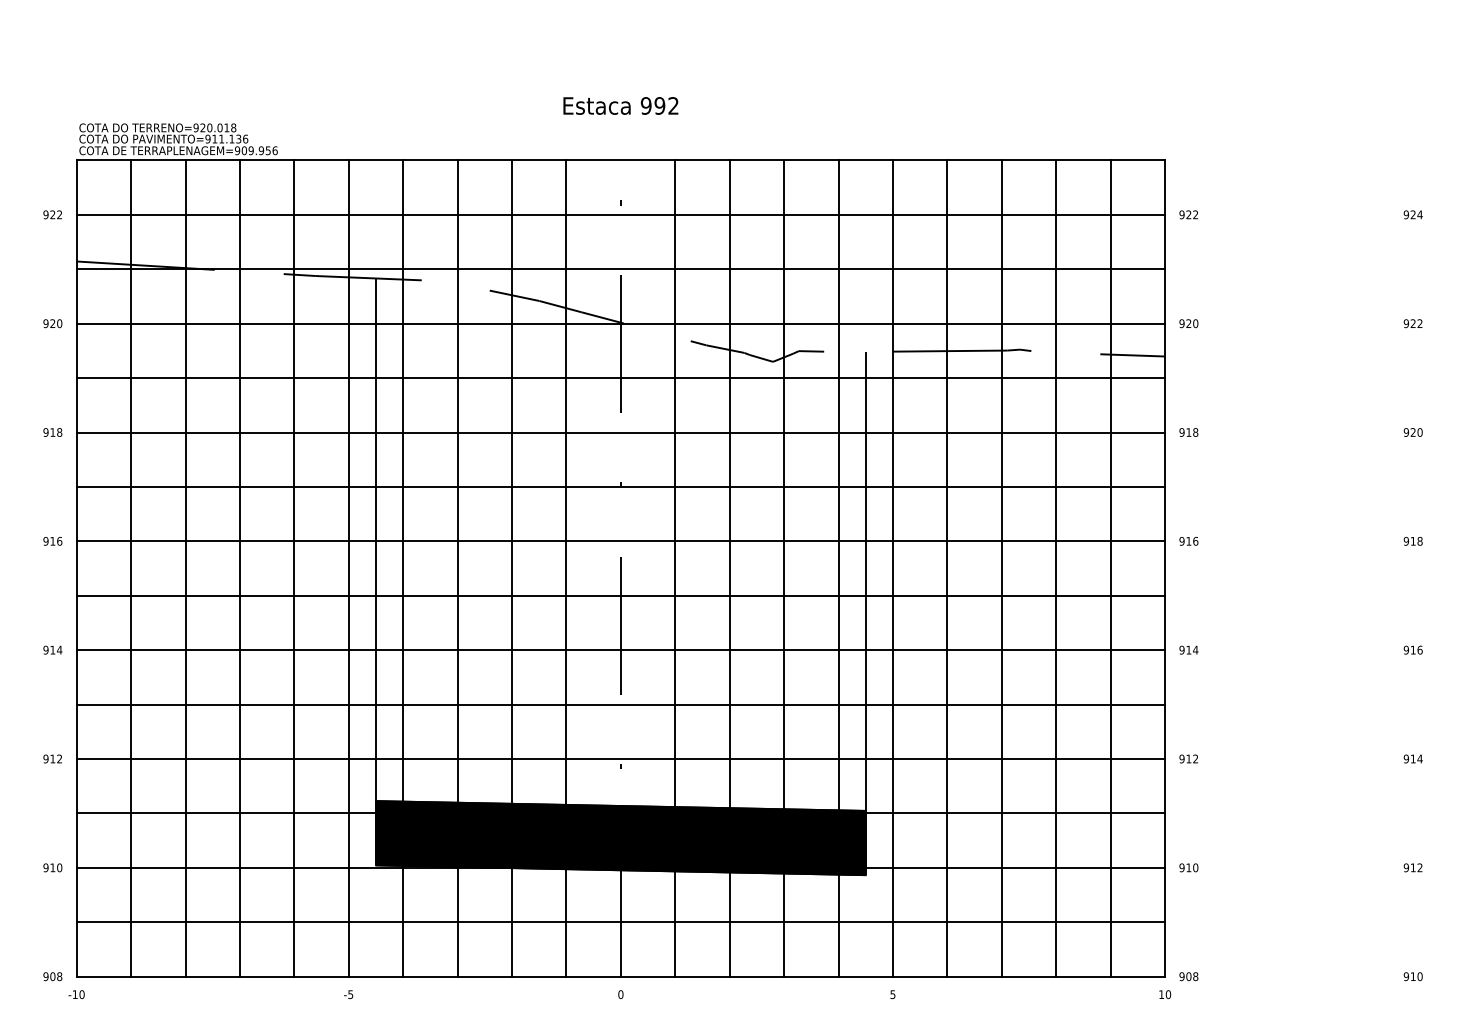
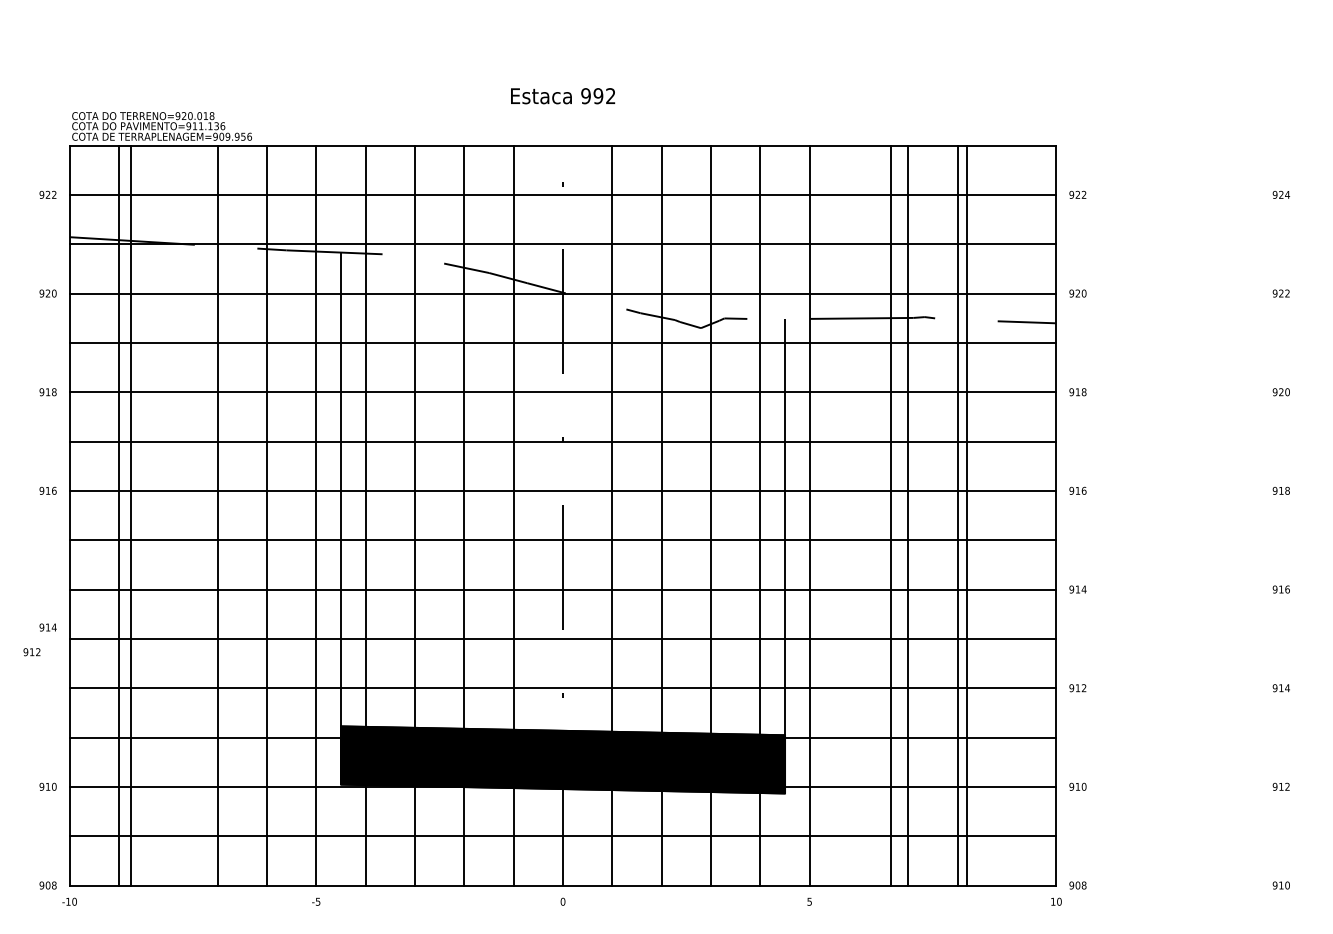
line: (185, 568) -> (131, 515), moved
line: (947, 568) -> (891, 515), moved
line: (1111, 568) -> (967, 515), moved
text: (52, 650) -> (47, 627), moved
text: (52, 759) -> (31, 652), moved

